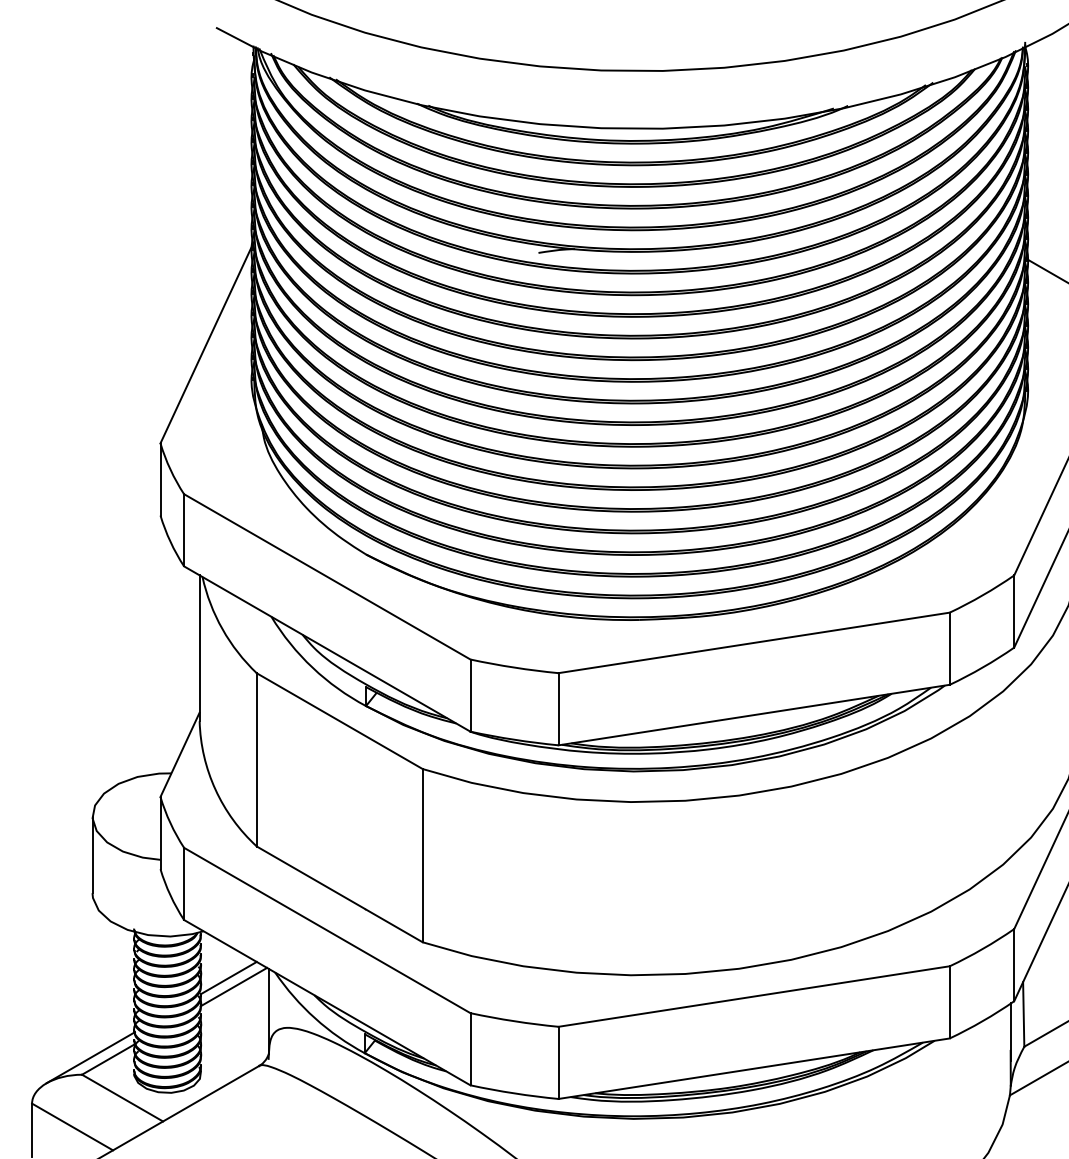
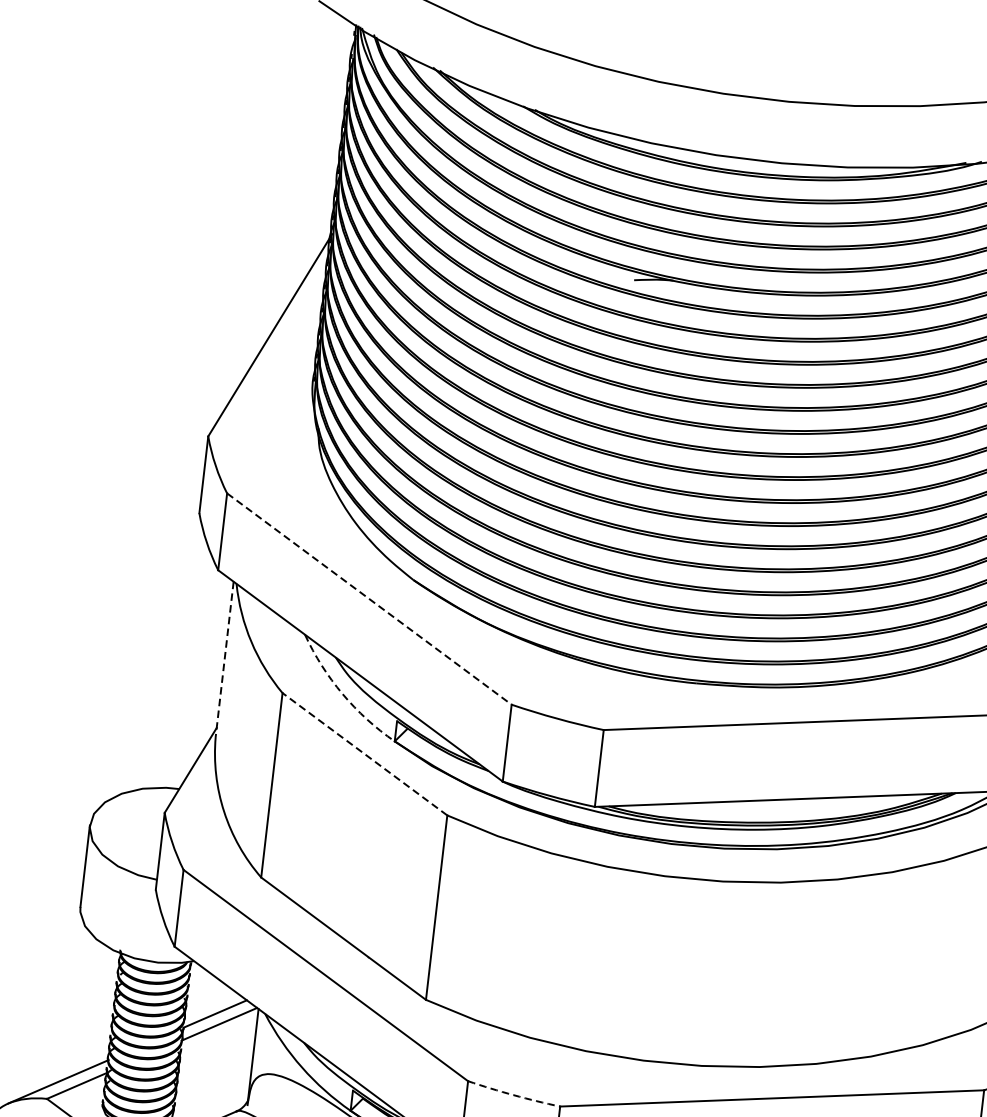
line: (327, 577) -> (369, 599), solid -> dashed
line: (199, 648) -> (224, 659), solid -> dashed
arc: (312, 667) -> (342, 693), solid -> dashed
line: (339, 721) -> (364, 754), solid -> dashed
arc: (514, 1021) -> (513, 1095), solid -> dashed

